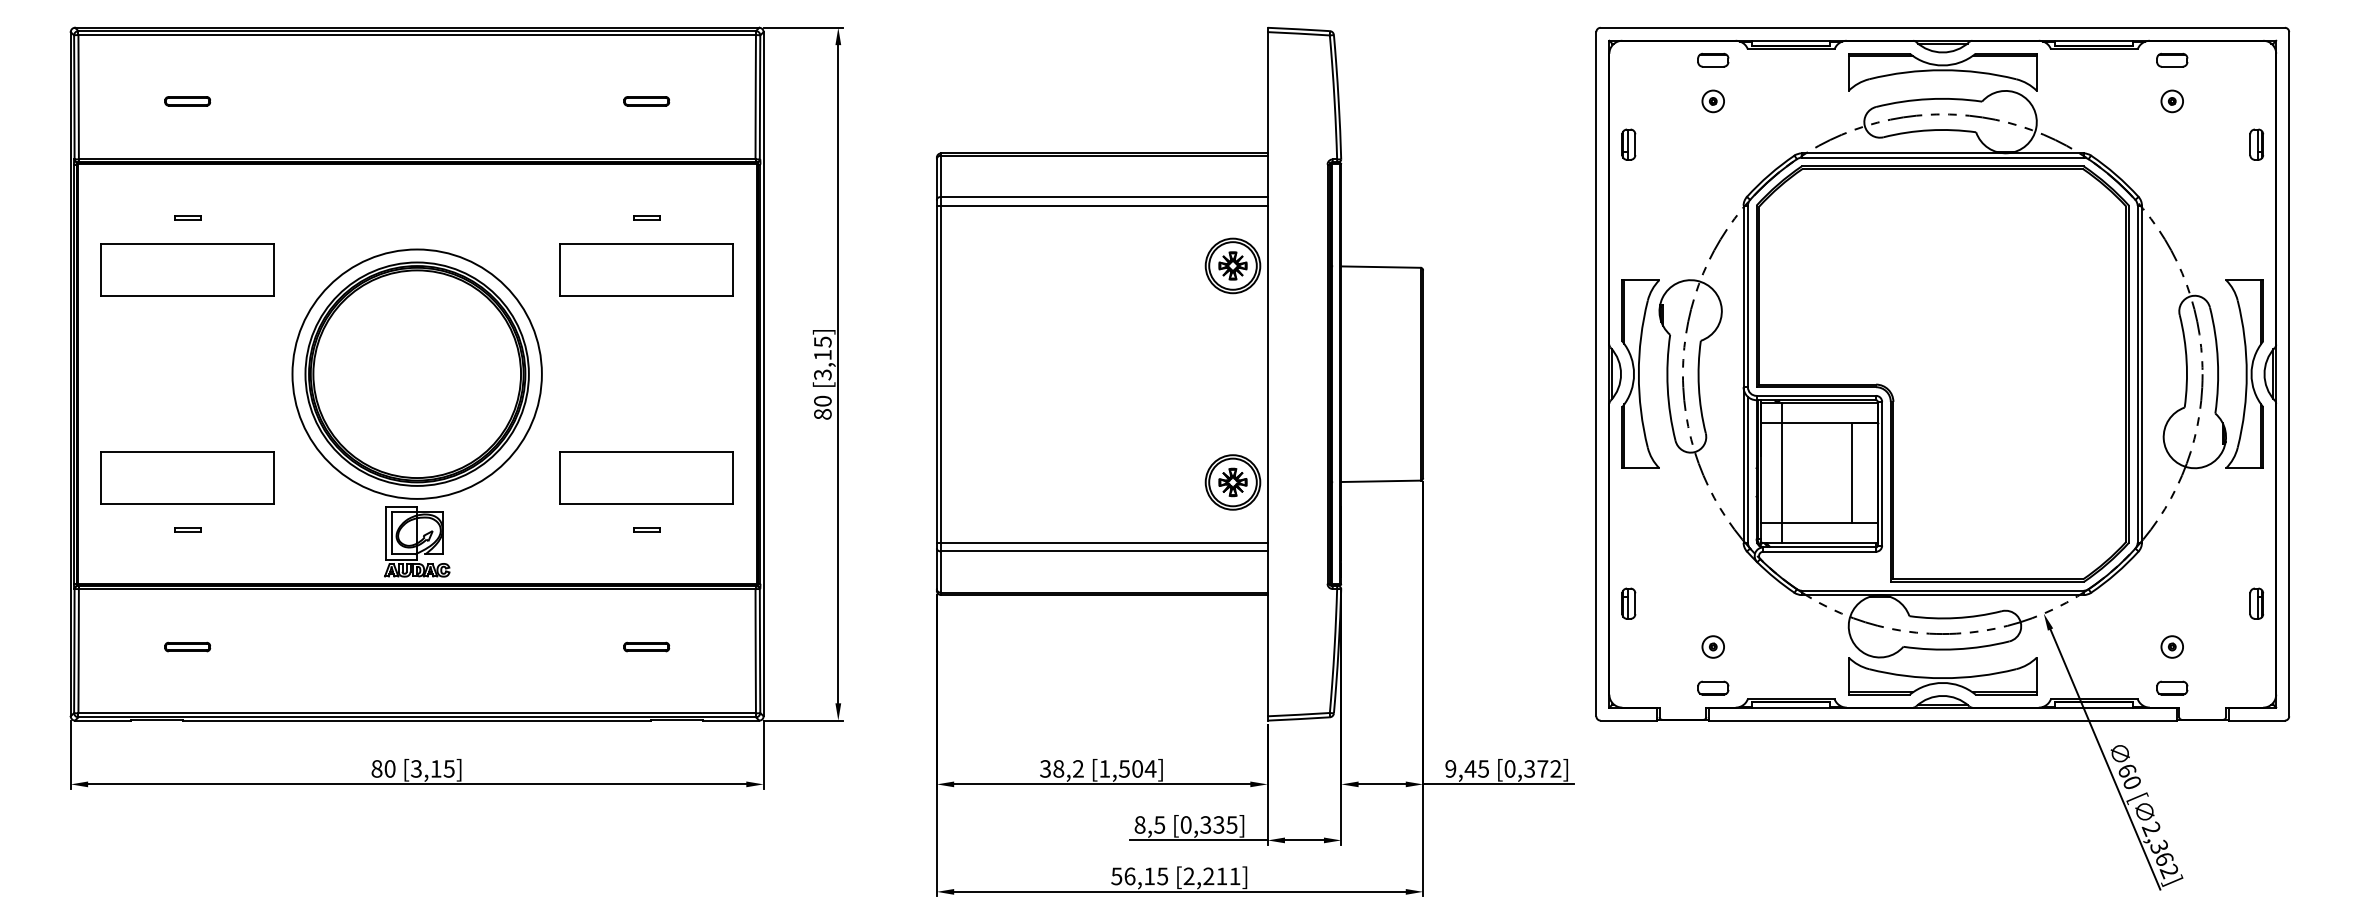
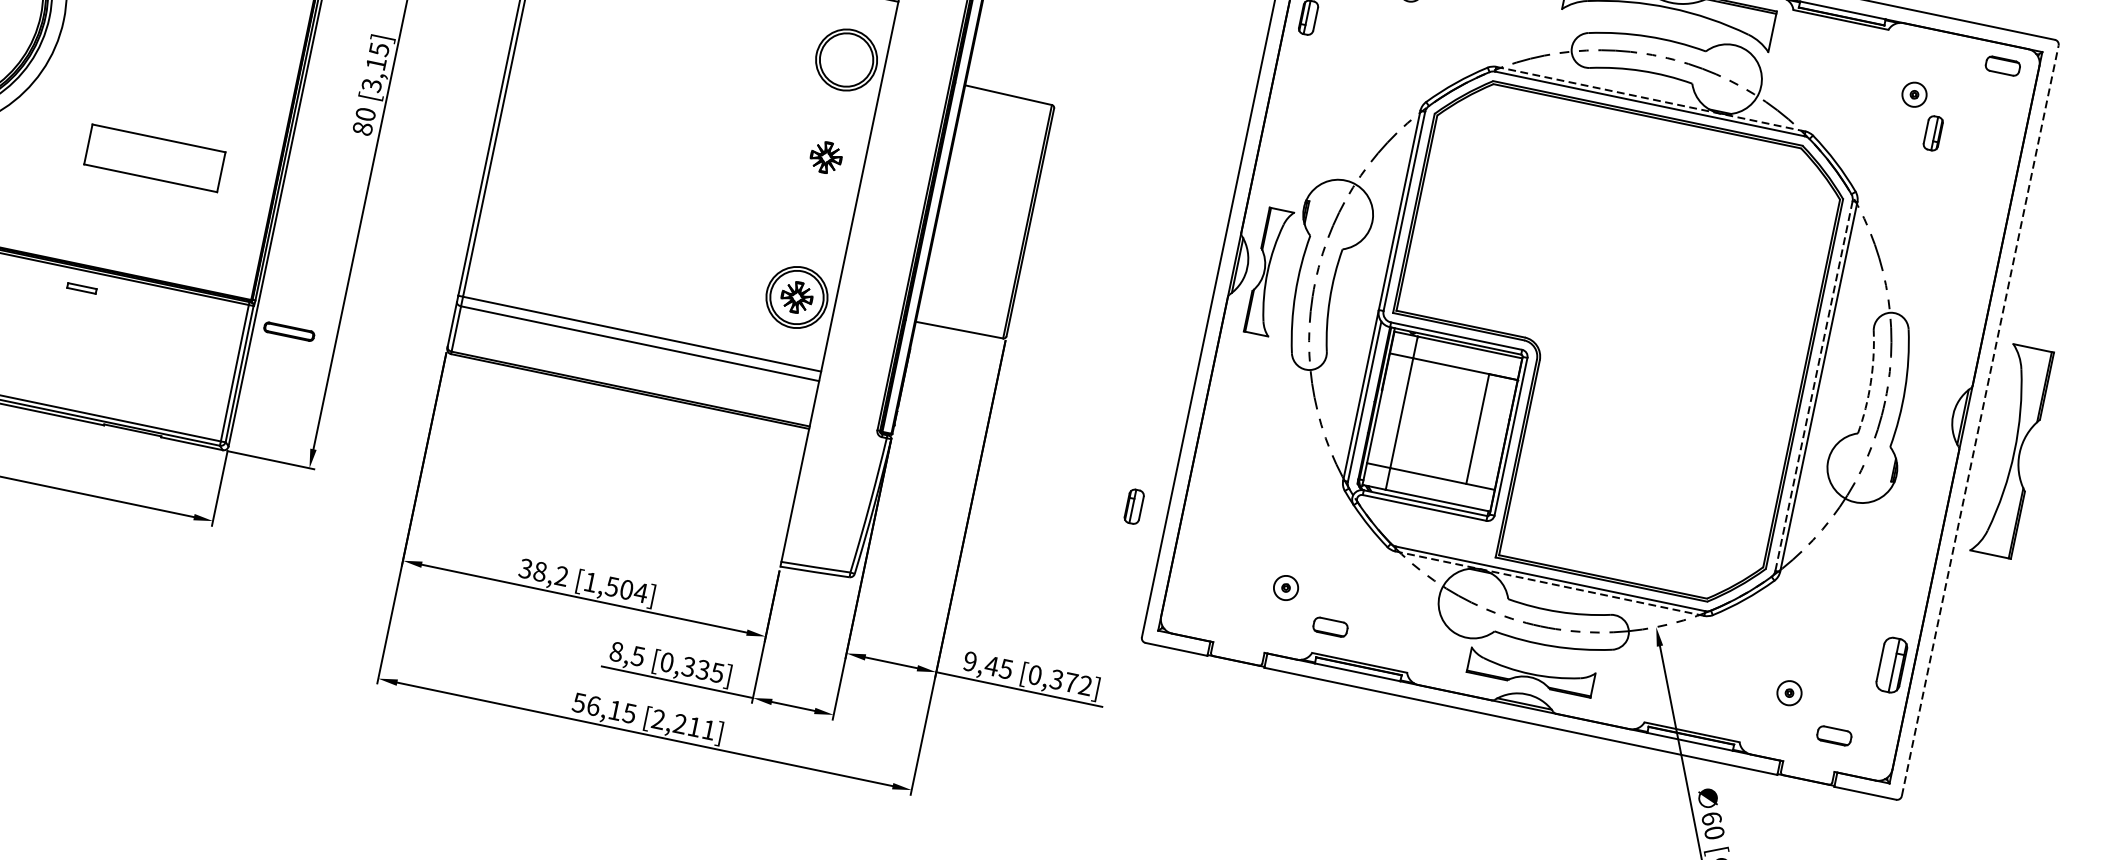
part: (2172, 59) -> (2003, 65), moved
part: (2256, 144) -> (1933, 133), moved
line: (1942, 153) -> (1650, 99), solid -> dashed
part: (1232, 265) -> (825, 157), moved
arc: (2186, 361) -> (1870, 383), solid -> dashed
part: (1640, 373) -> (1268, 271), size x0.6
part: (2244, 373) -> (2012, 450), moved
line: (2289, 373) -> (1980, 420), solid -> dashed
line: (2137, 374) -> (1813, 386), solid -> dashed
part: (646, 477) -> (154, 157), size x0.7
part: (646, 529) -> (81, 287), moved
line: (1942, 595) -> (1549, 584), solid -> dashed
part: (1628, 603) -> (1133, 506), moved
part: (2256, 603) -> (1891, 664), size x1.6
part: (646, 646) -> (289, 331), moved
part: (1942, 676) -> (1530, 672), size x0.6
part: (1713, 687) -> (1330, 626), moved
part: (2172, 687) -> (1834, 735), moved

